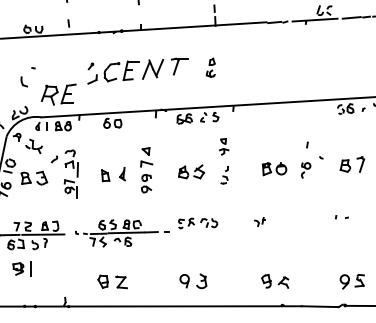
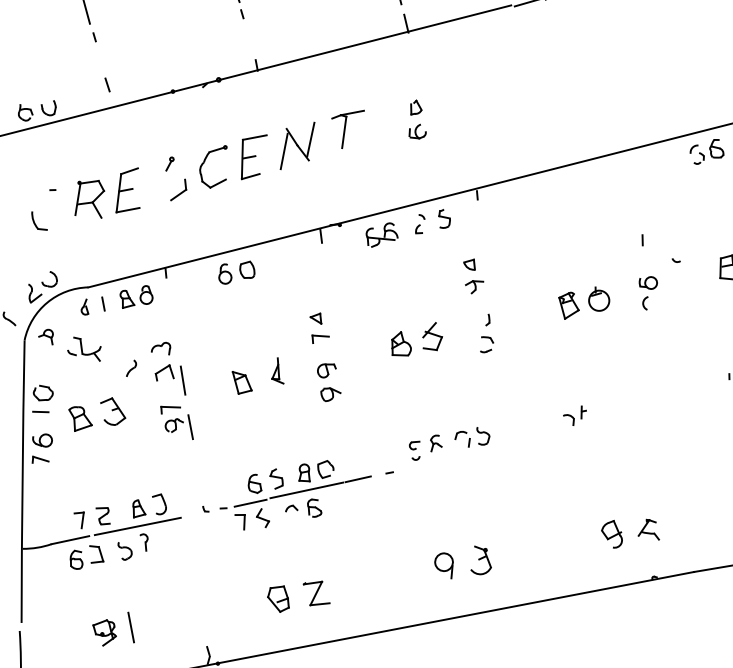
part: (58, 94) -> (106, 195), moved
part: (146, 156) -> (318, 326), size x0.71
part: (21, 268) -> (111, 630), moved

